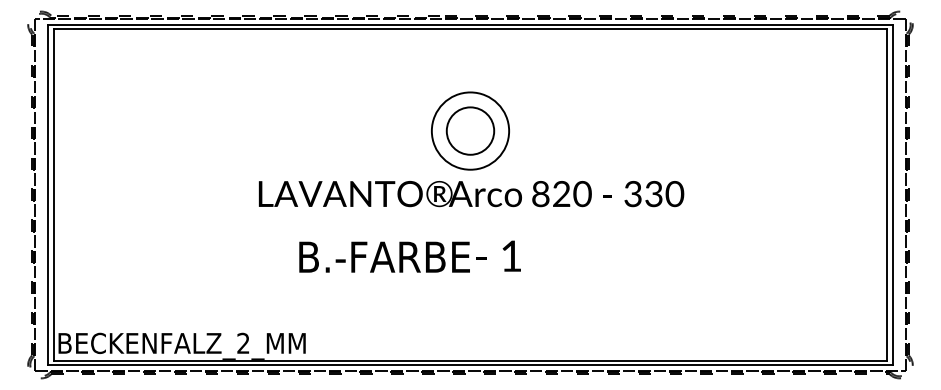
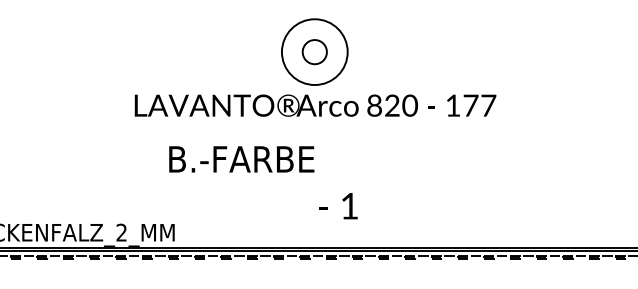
circle: (470, 130) -> (314, 51), size x0.6
text: (654, 193) -> (471, 105), 330 -> 177
text: (498, 255) -> (338, 205), moved

